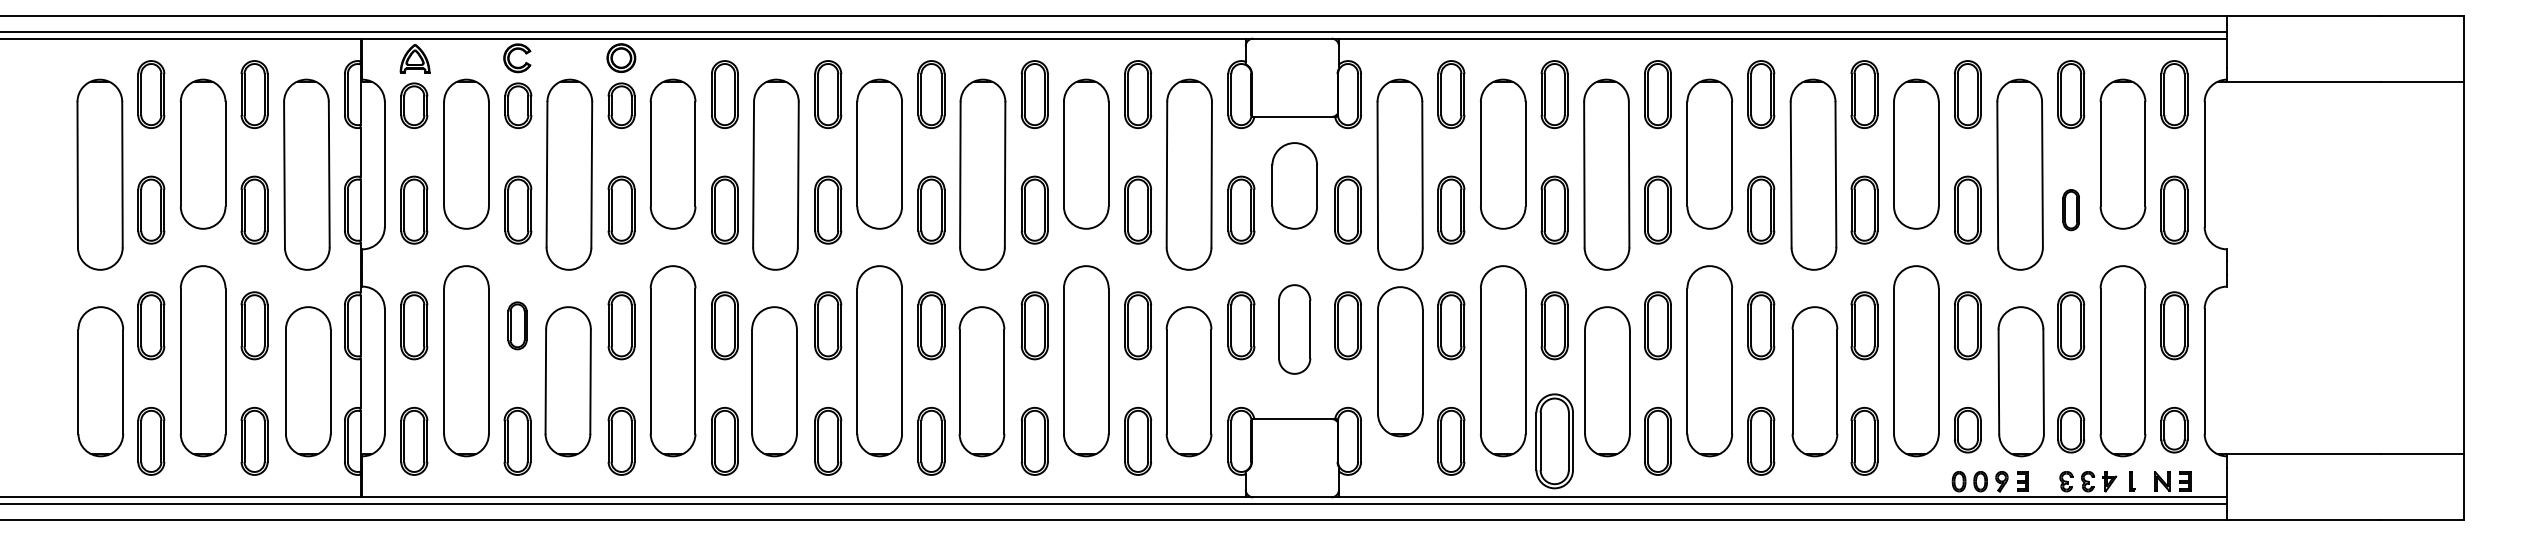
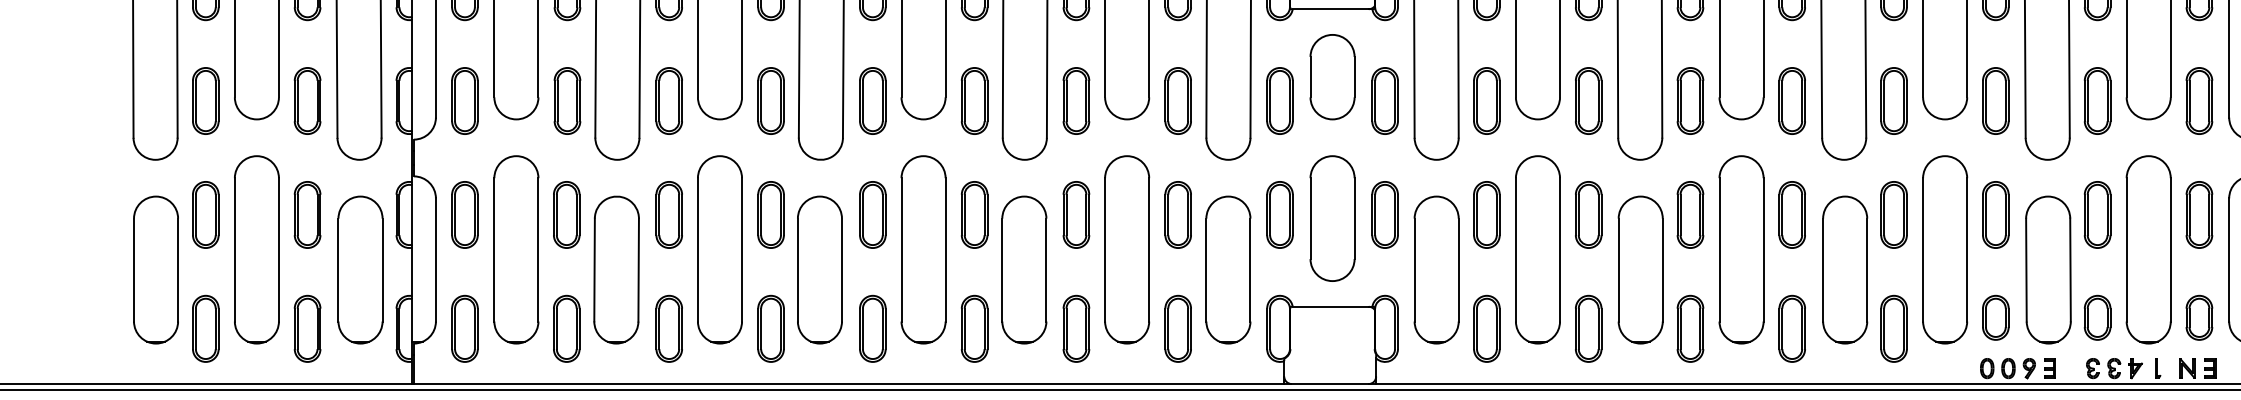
part: (2071, 209) -> (2097, 100), size x1.67
part: (517, 325) -> (566, 214), size x1.43
part: (1294, 329) -> (1332, 218), size x1.43
part: (1400, 361) -> (1436, 269), moved
part: (1554, 441) -> (1588, 328), size x0.71

